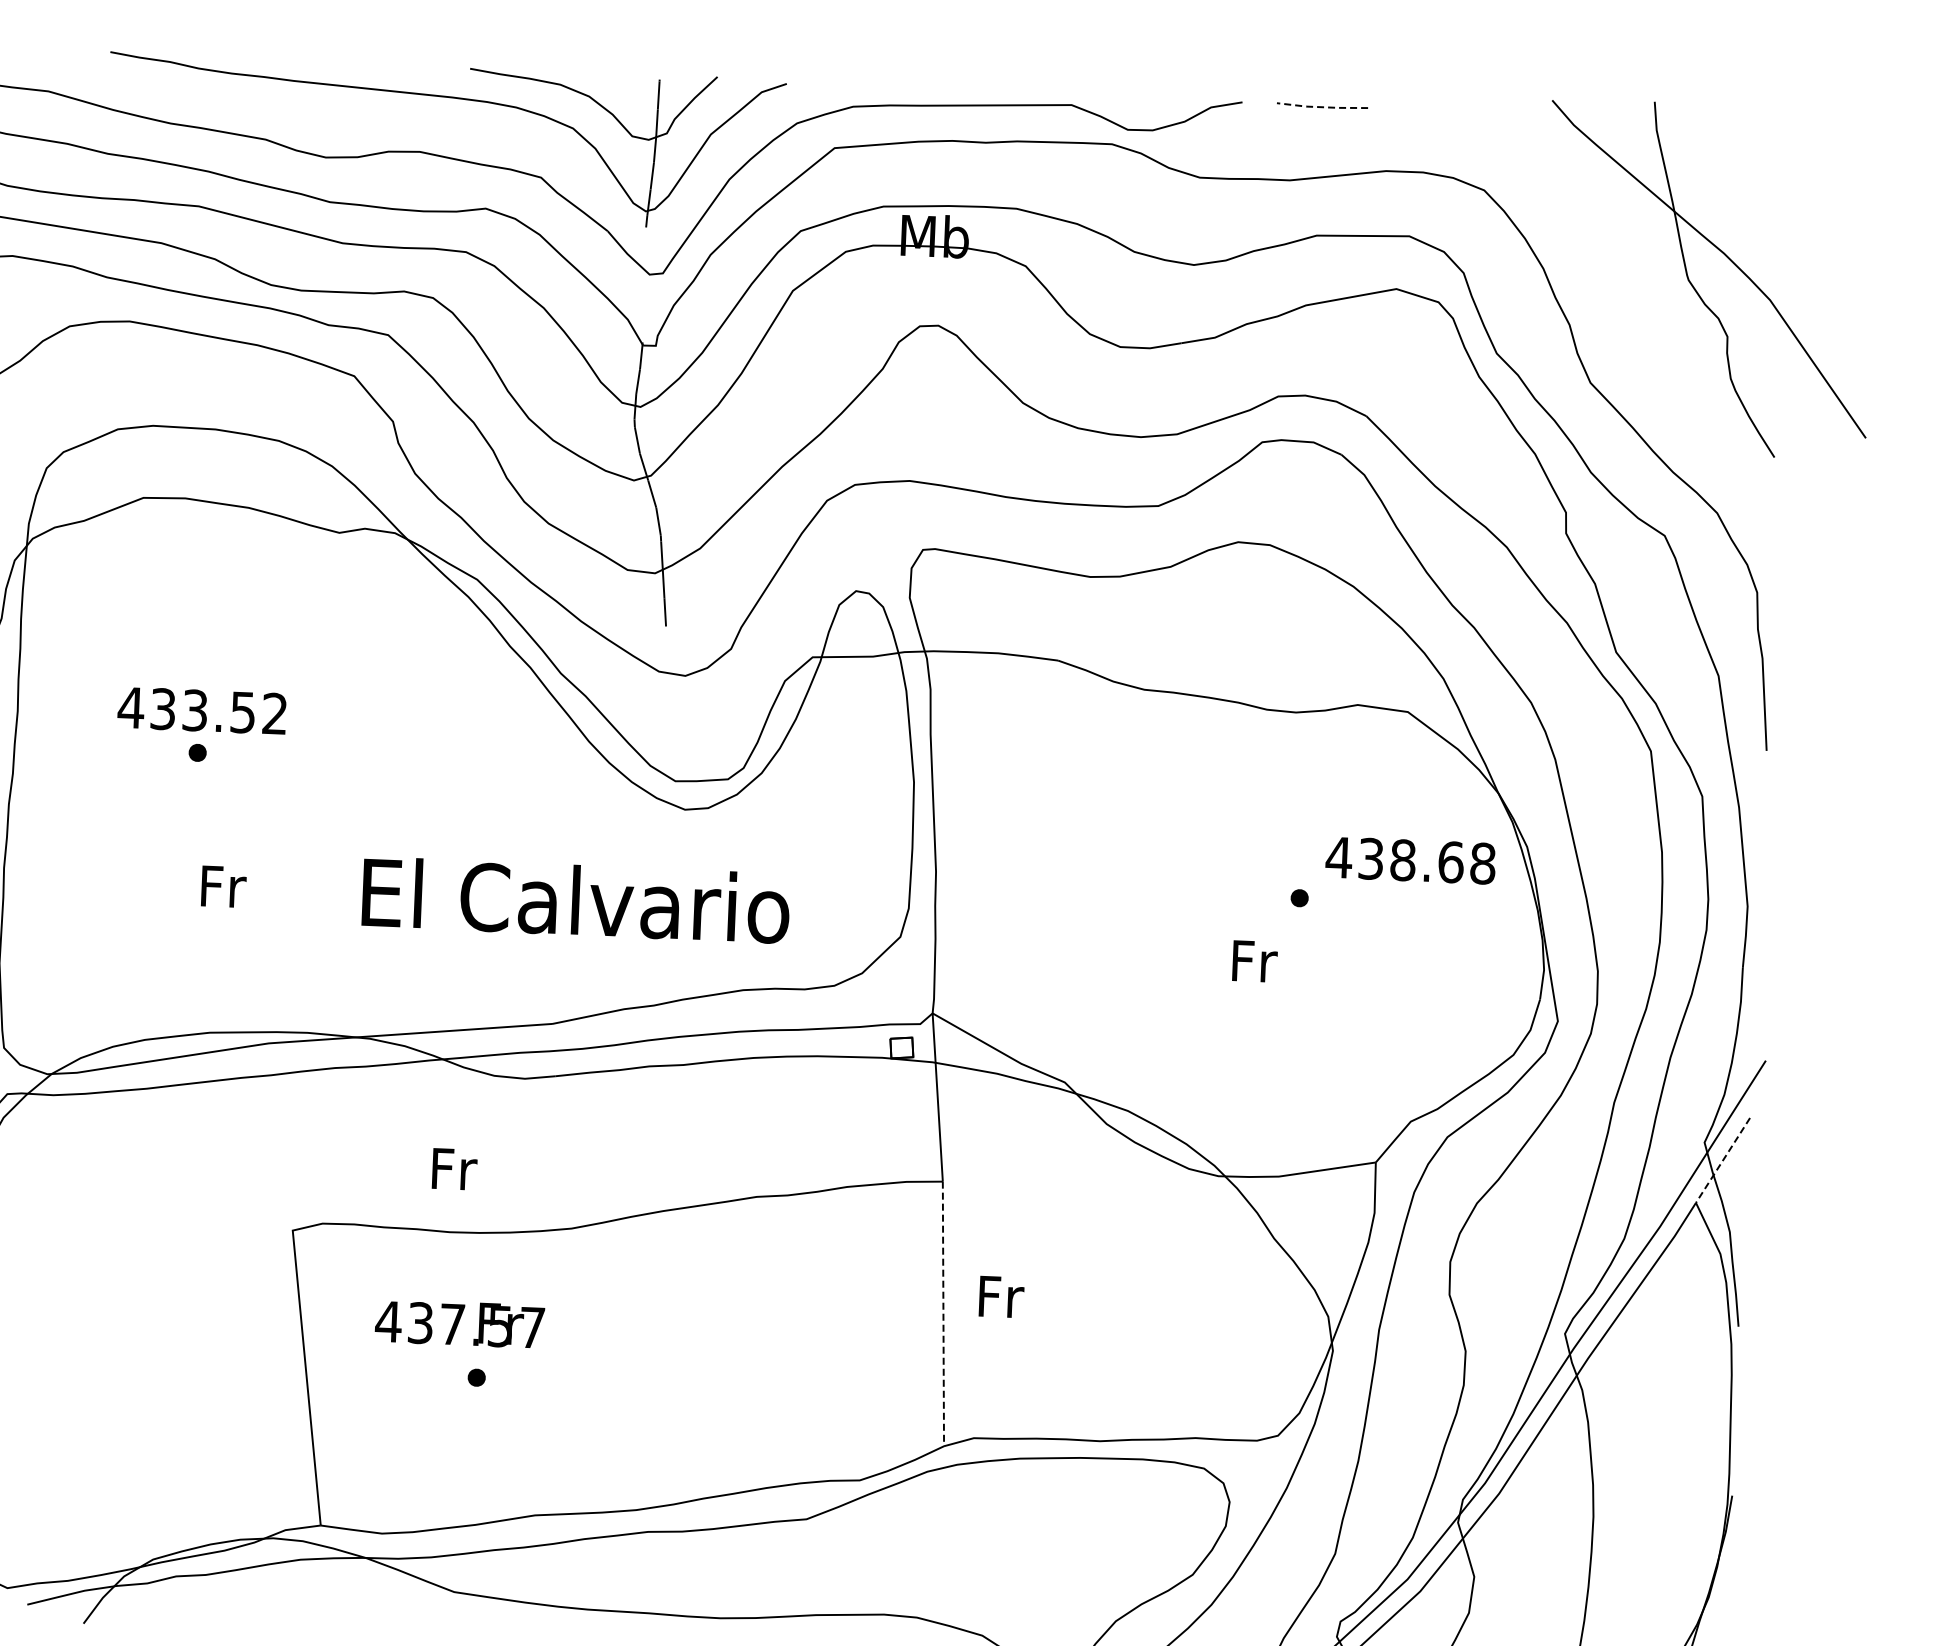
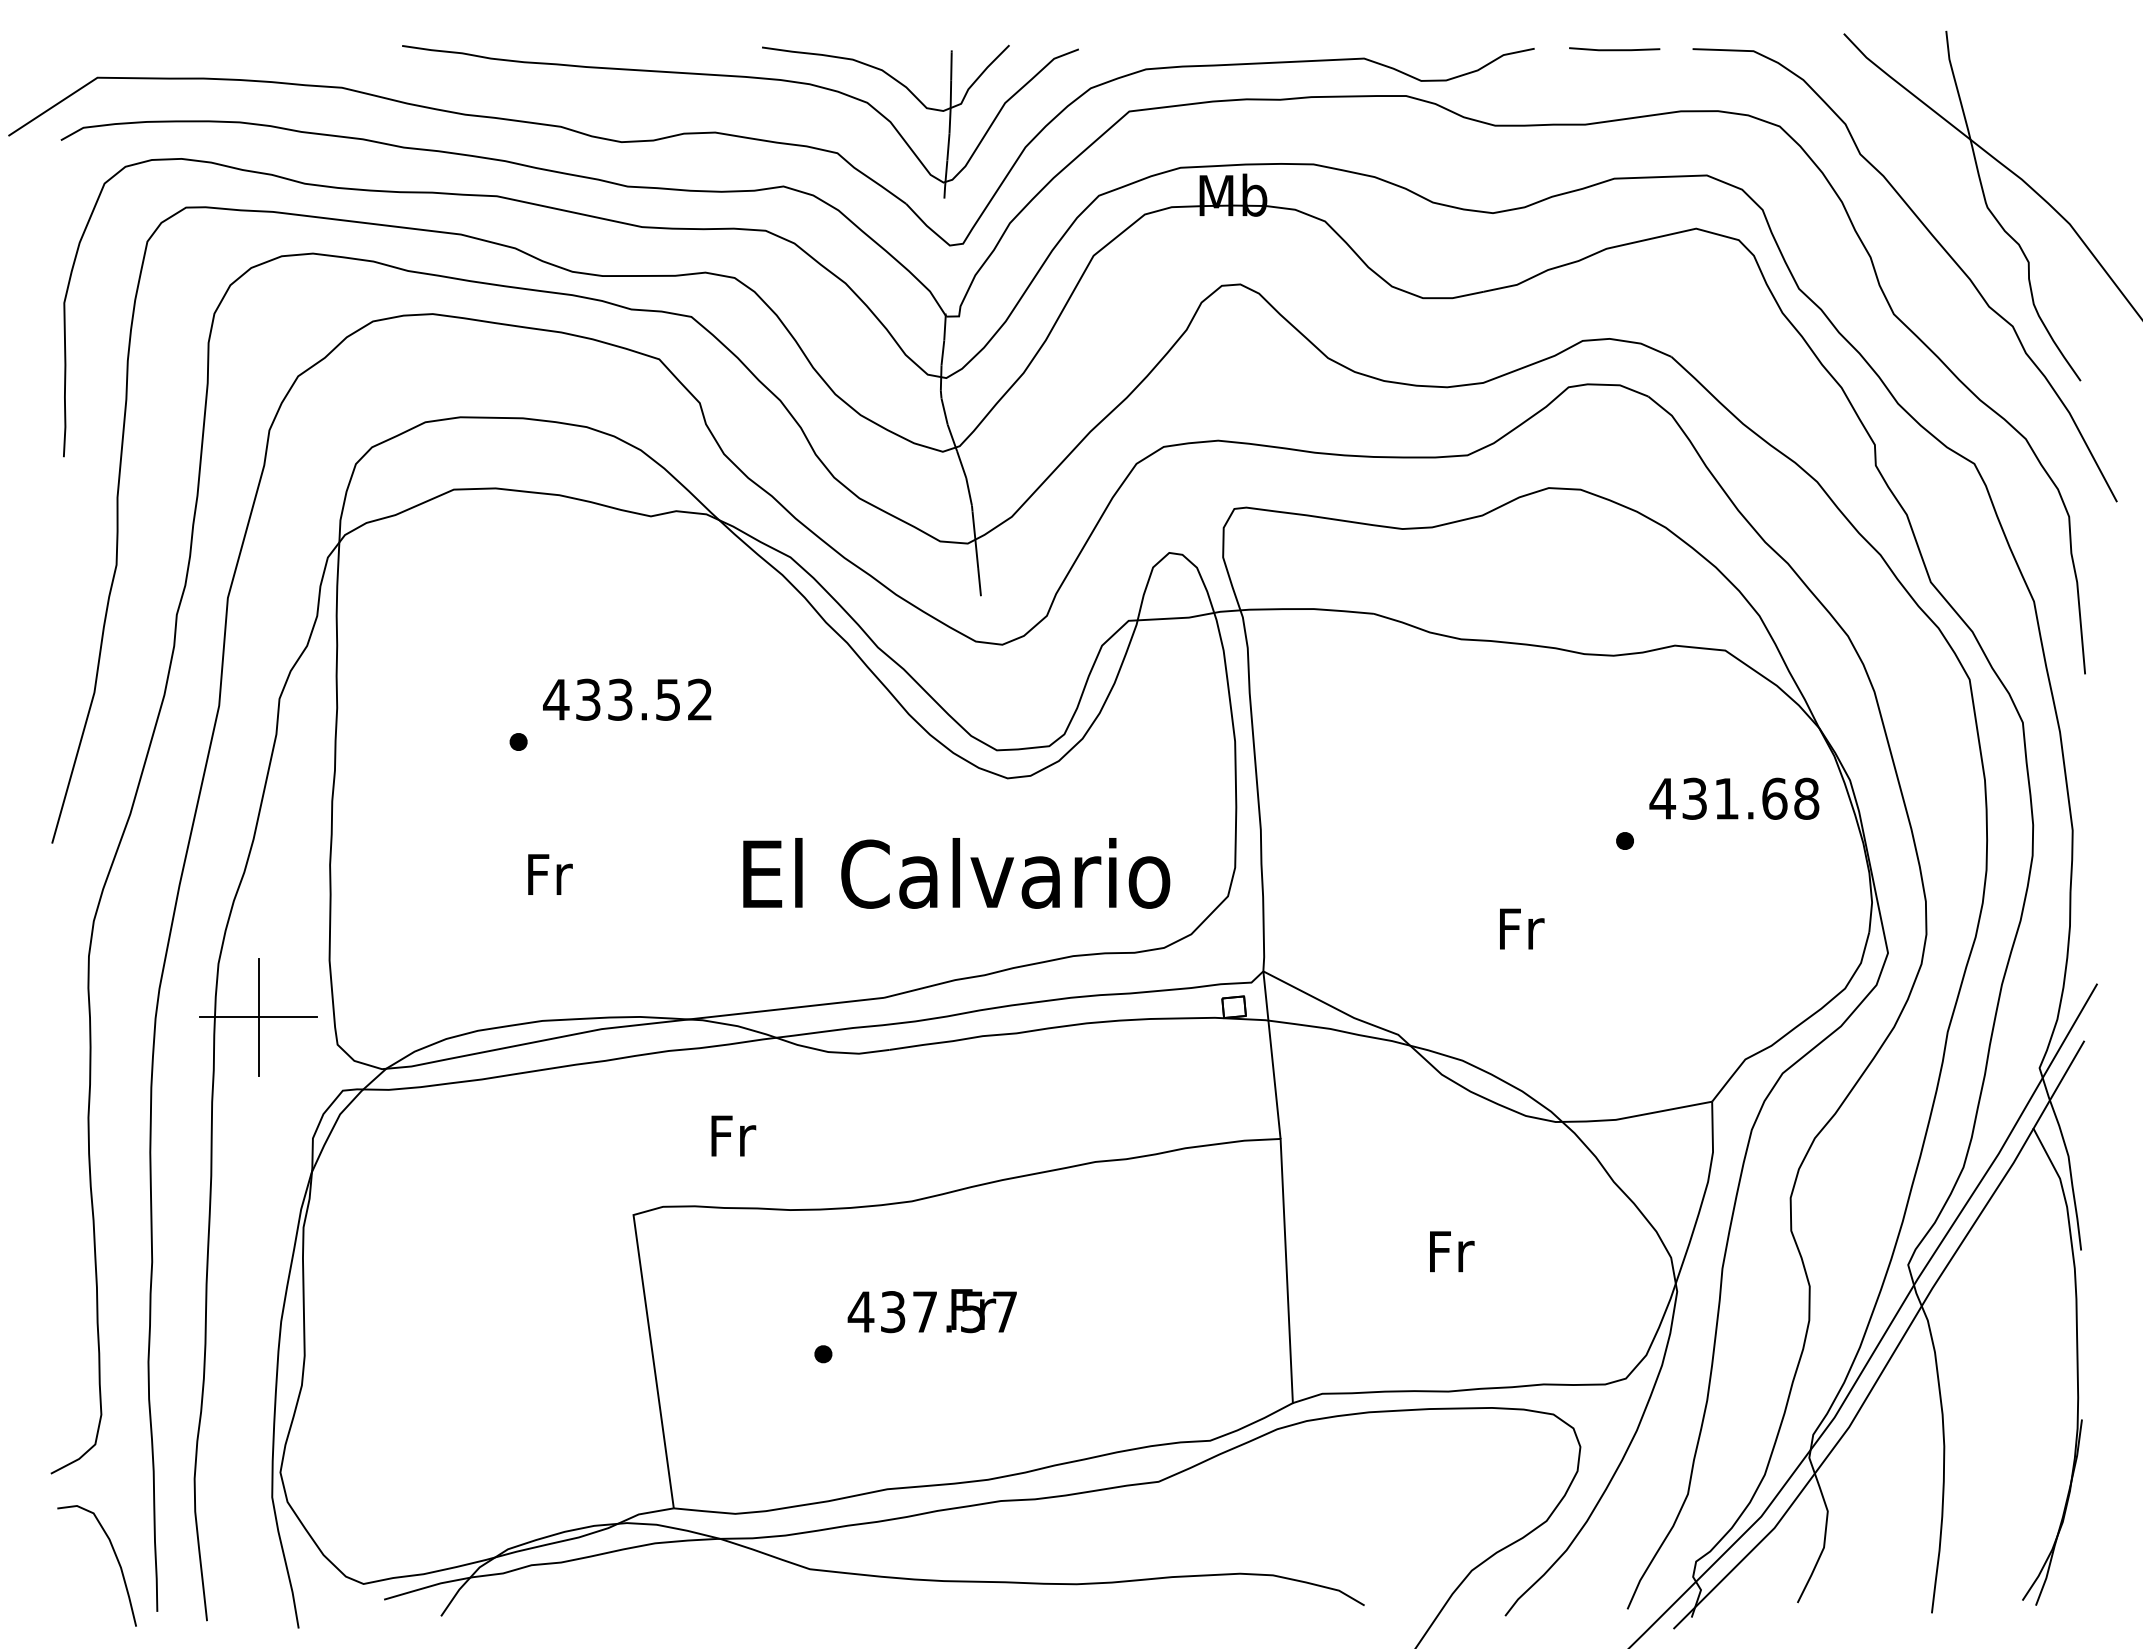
line: (1322, 107) -> (1614, 50), dashed -> solid
curve: (1638, 316) -> (1939, 245), added
text: (202, 710) -> (627, 699), moved
text: (1402, 859) -> (1726, 798), 438.68 -> 431.68
text: (575, 900) -> (956, 873), moved
text: (1255, 960) -> (1522, 928), moved
line: (1722, 1160) -> (2058, 1085), dashed -> solid
text: (454, 1168) -> (733, 1135), moved
text: (1002, 1296) -> (1452, 1251), moved
line: (943, 1314) -> (1286, 1271), dashed -> solid
text: (459, 1324) -> (931, 1311), moved

